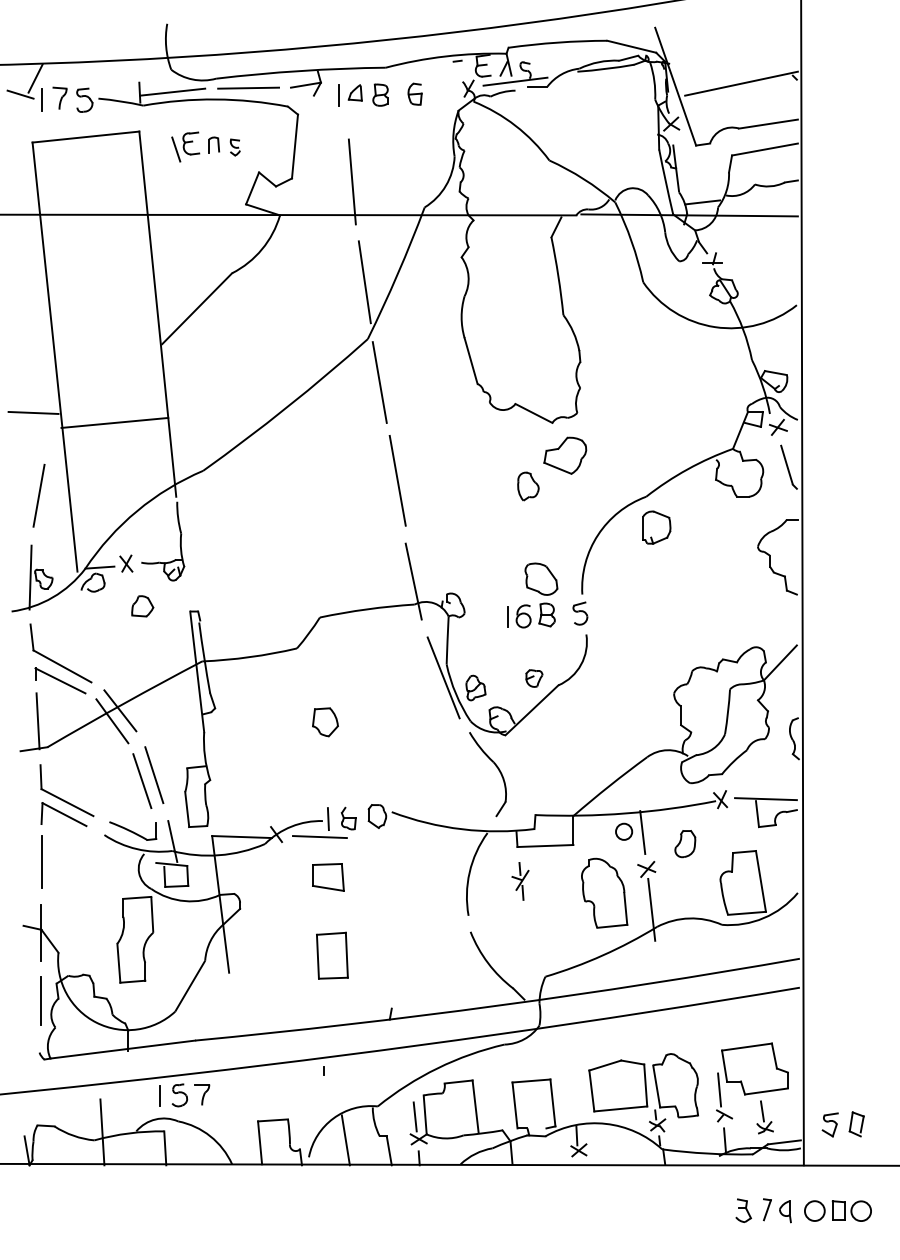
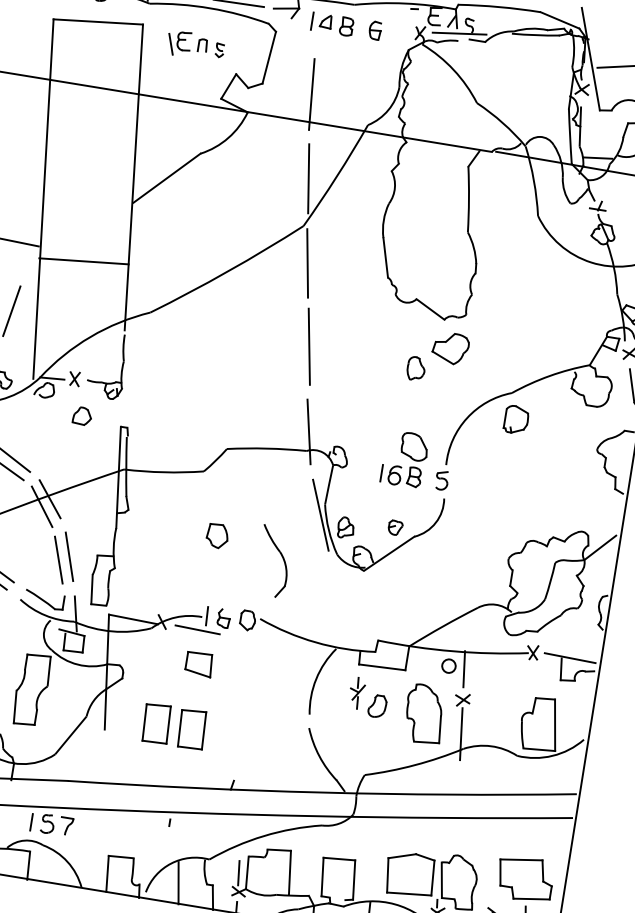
part: (497, 769) -> (282, 558), moved
part: (685, 844) -> (377, 706), moved
part: (289, 955) -> (156, 723), added
line: (719, 1089) -> (493, 891), removed

